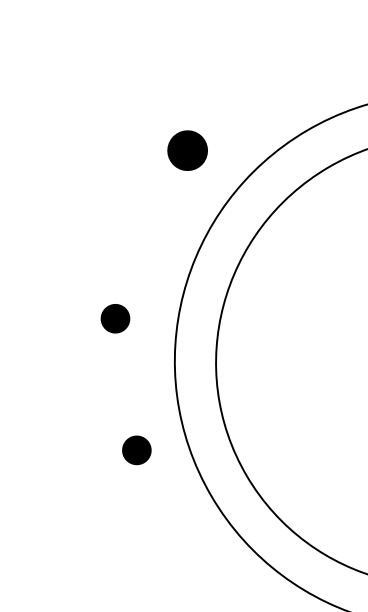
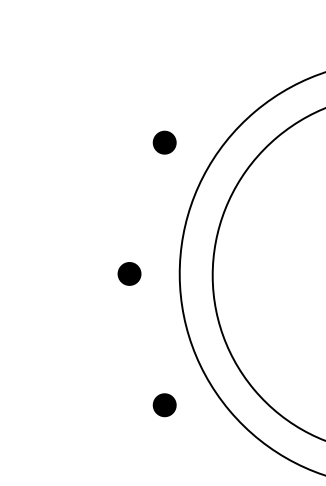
part: (187, 150) -> (164, 142), size x0.71
part: (115, 318) -> (129, 273), moved
part: (136, 450) -> (164, 405), moved

